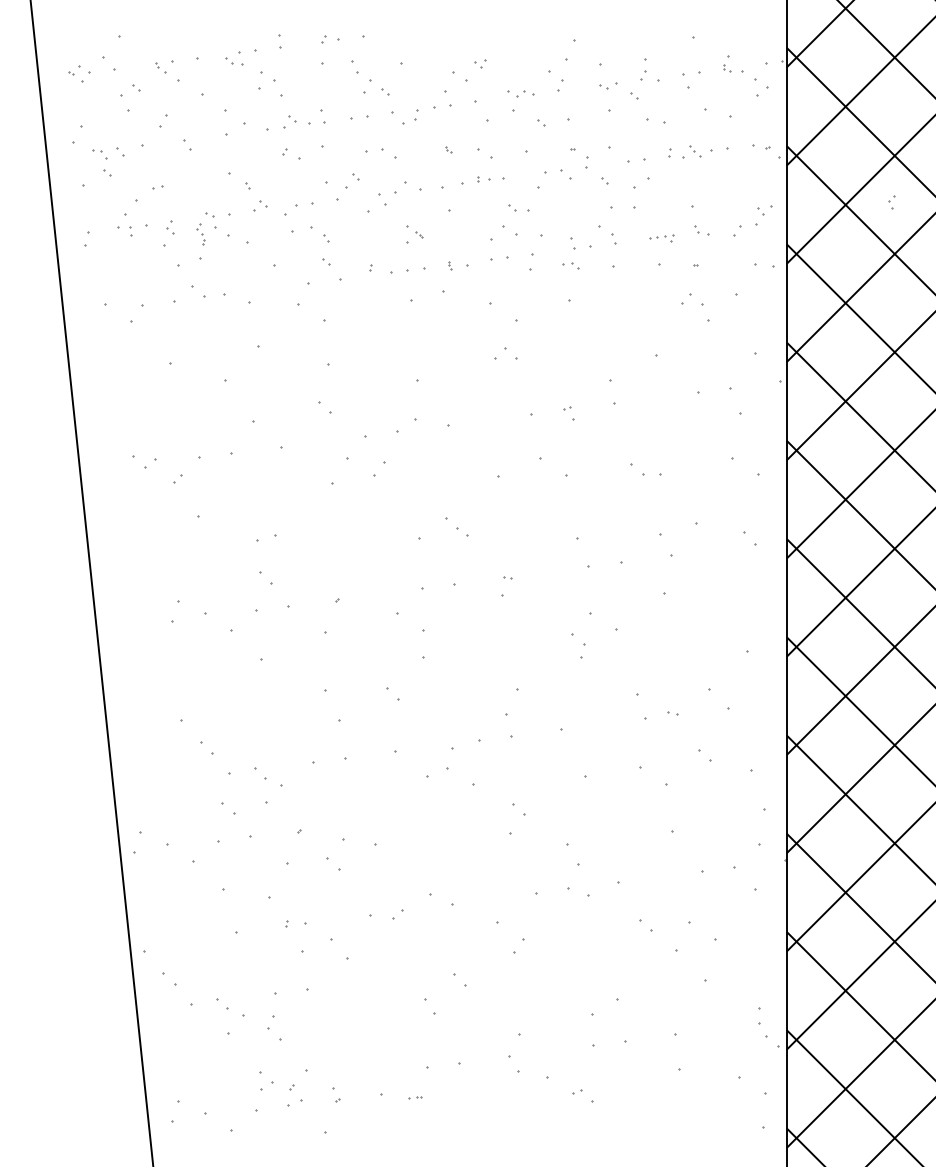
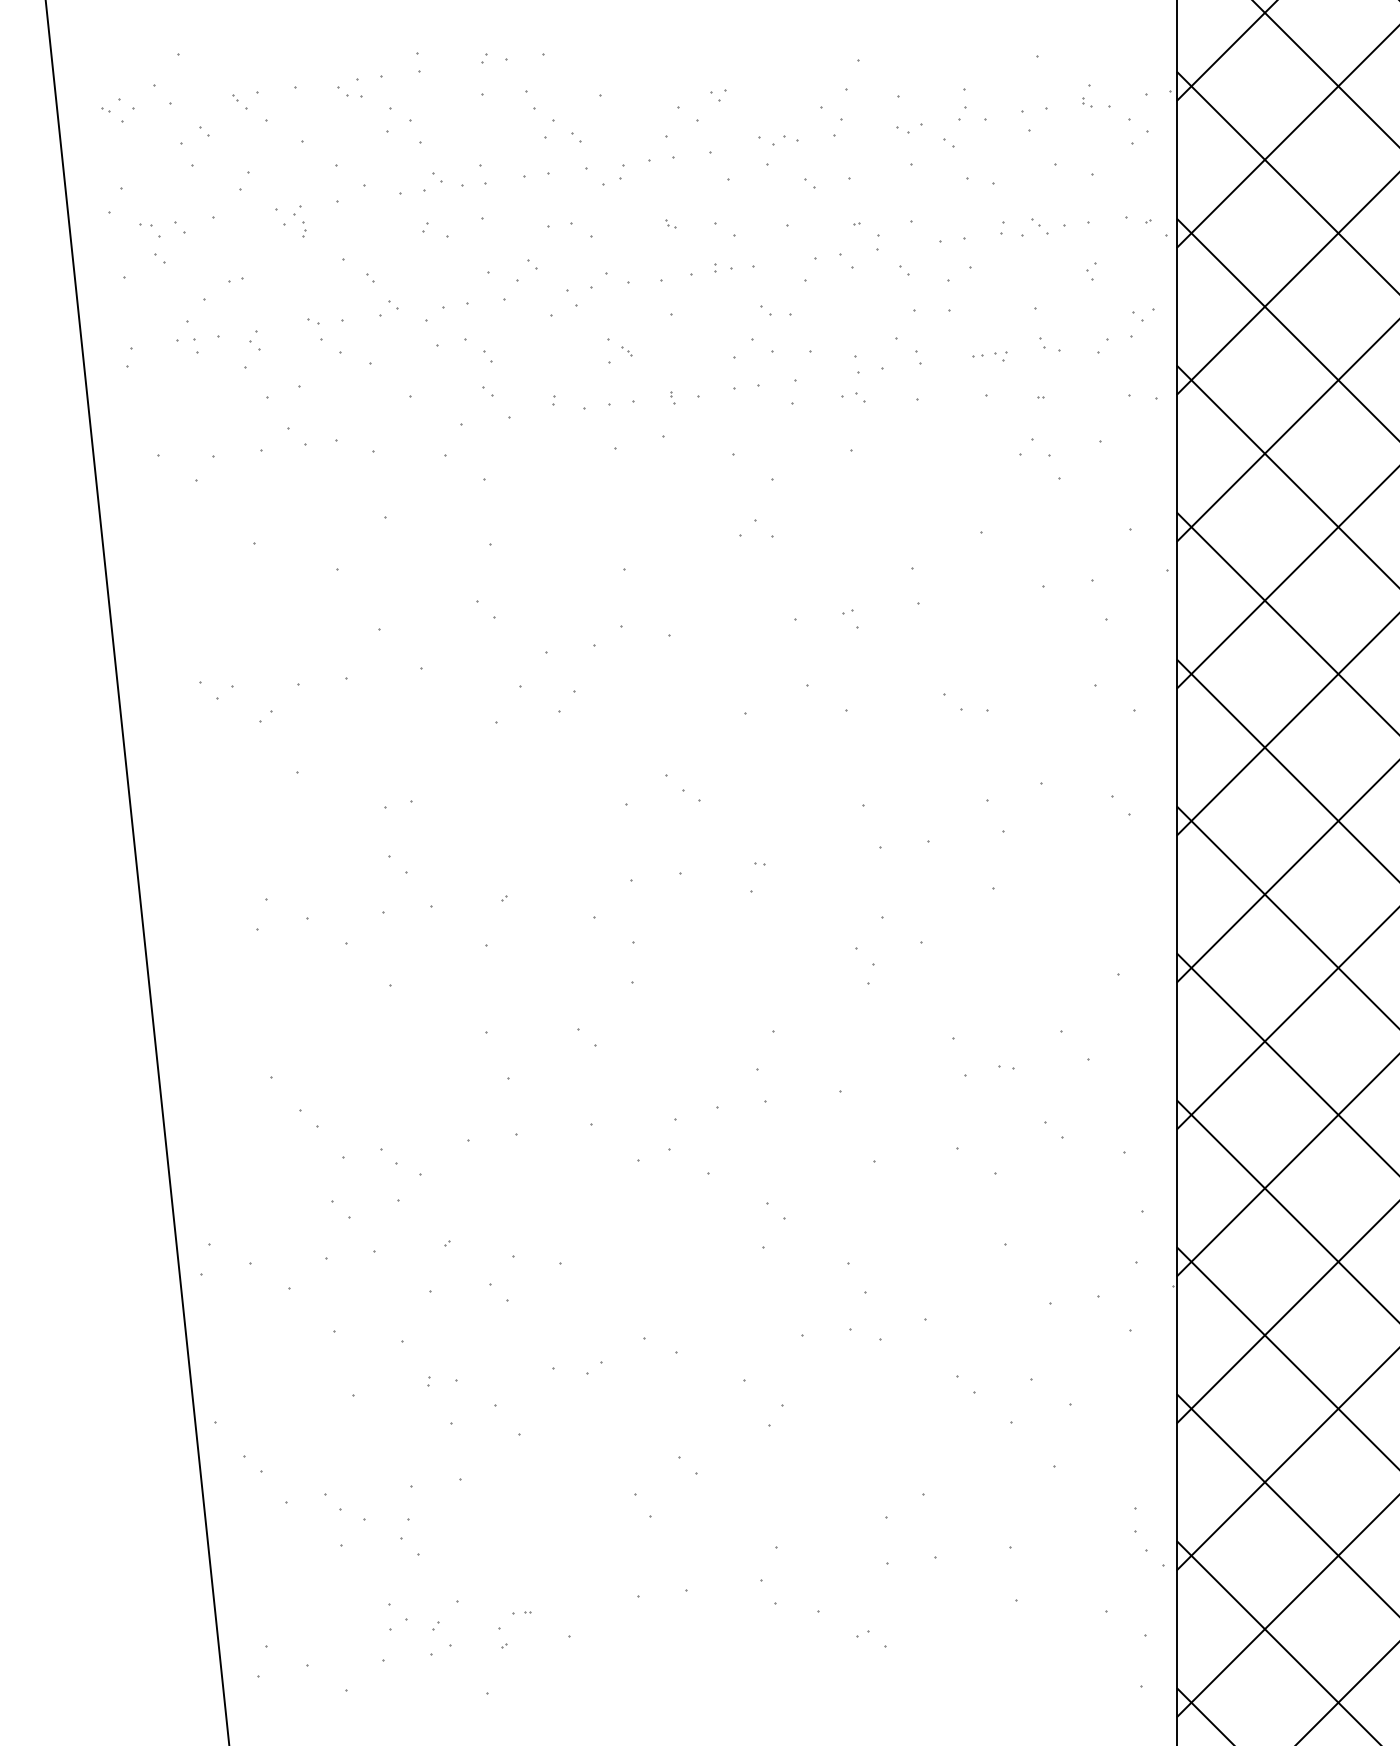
part: (891, 202) -> (1091, 271), moved
part: (200, 234) -> (299, 222), moved
part: (415, 1097) -> (522, 1611), moved

